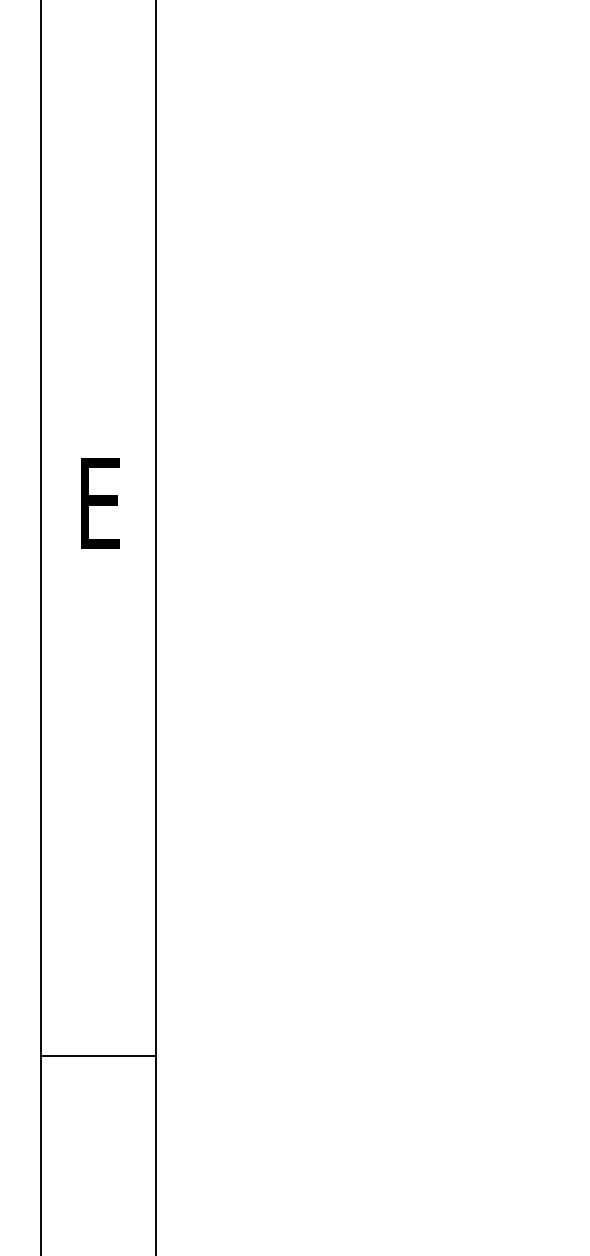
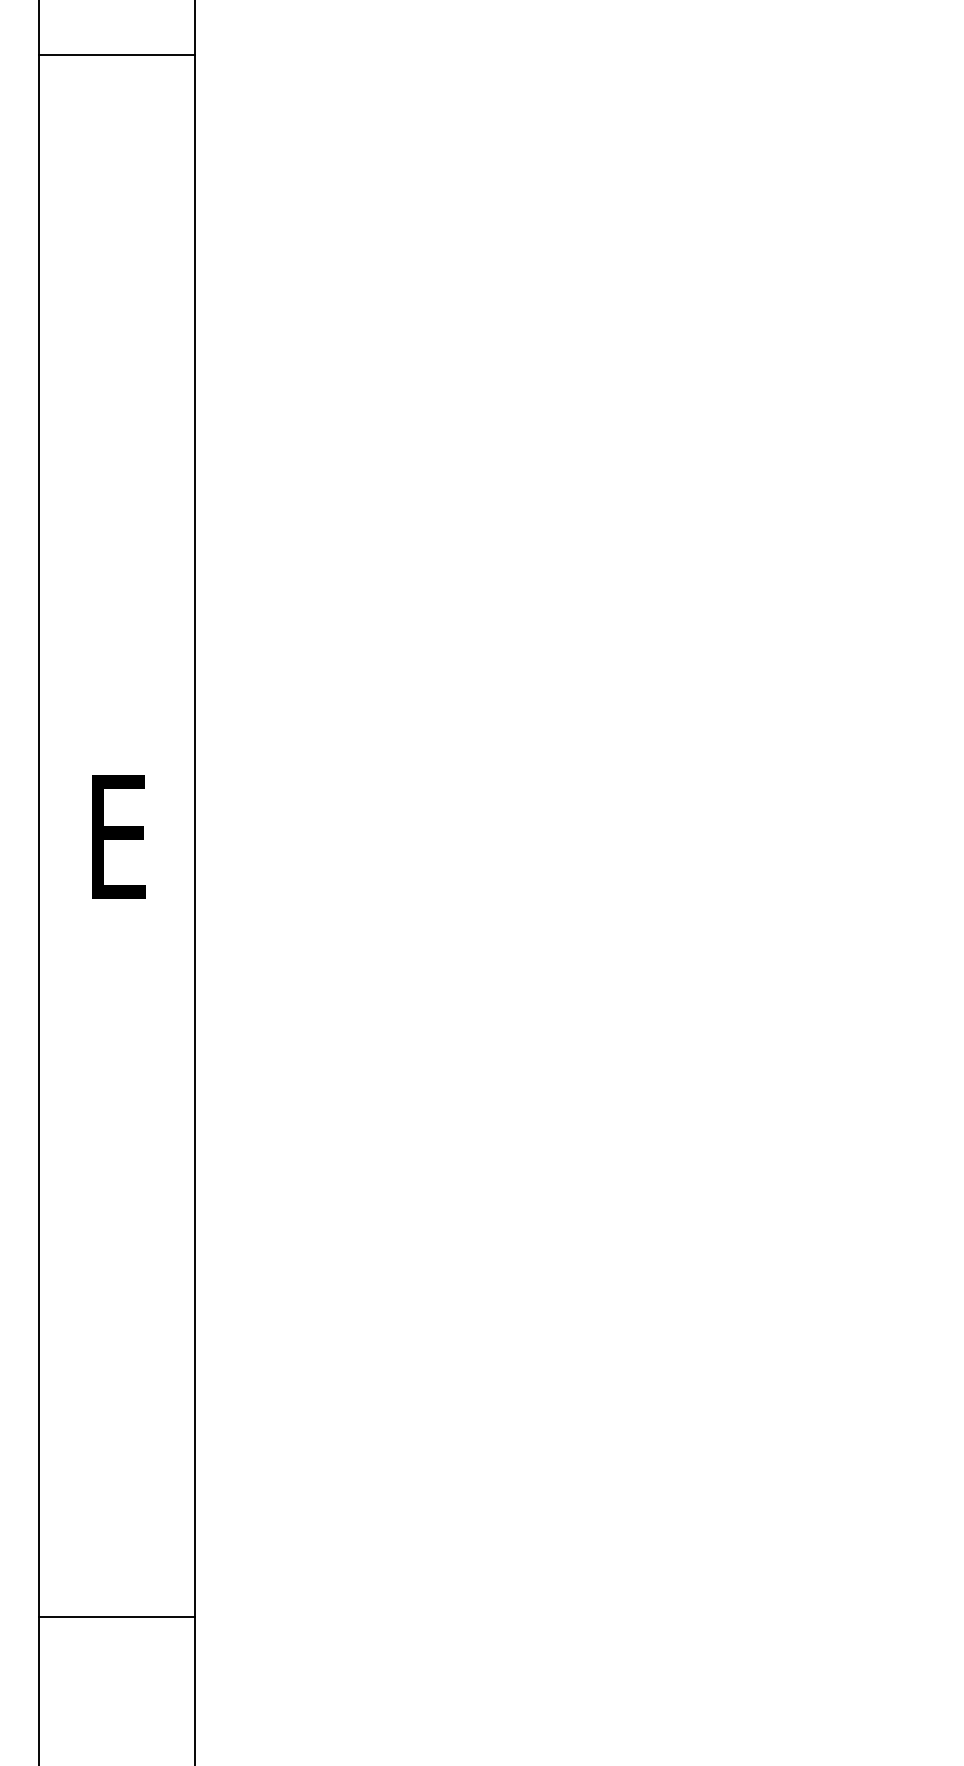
line: (98, 1056) -> (116, 1617), moved

